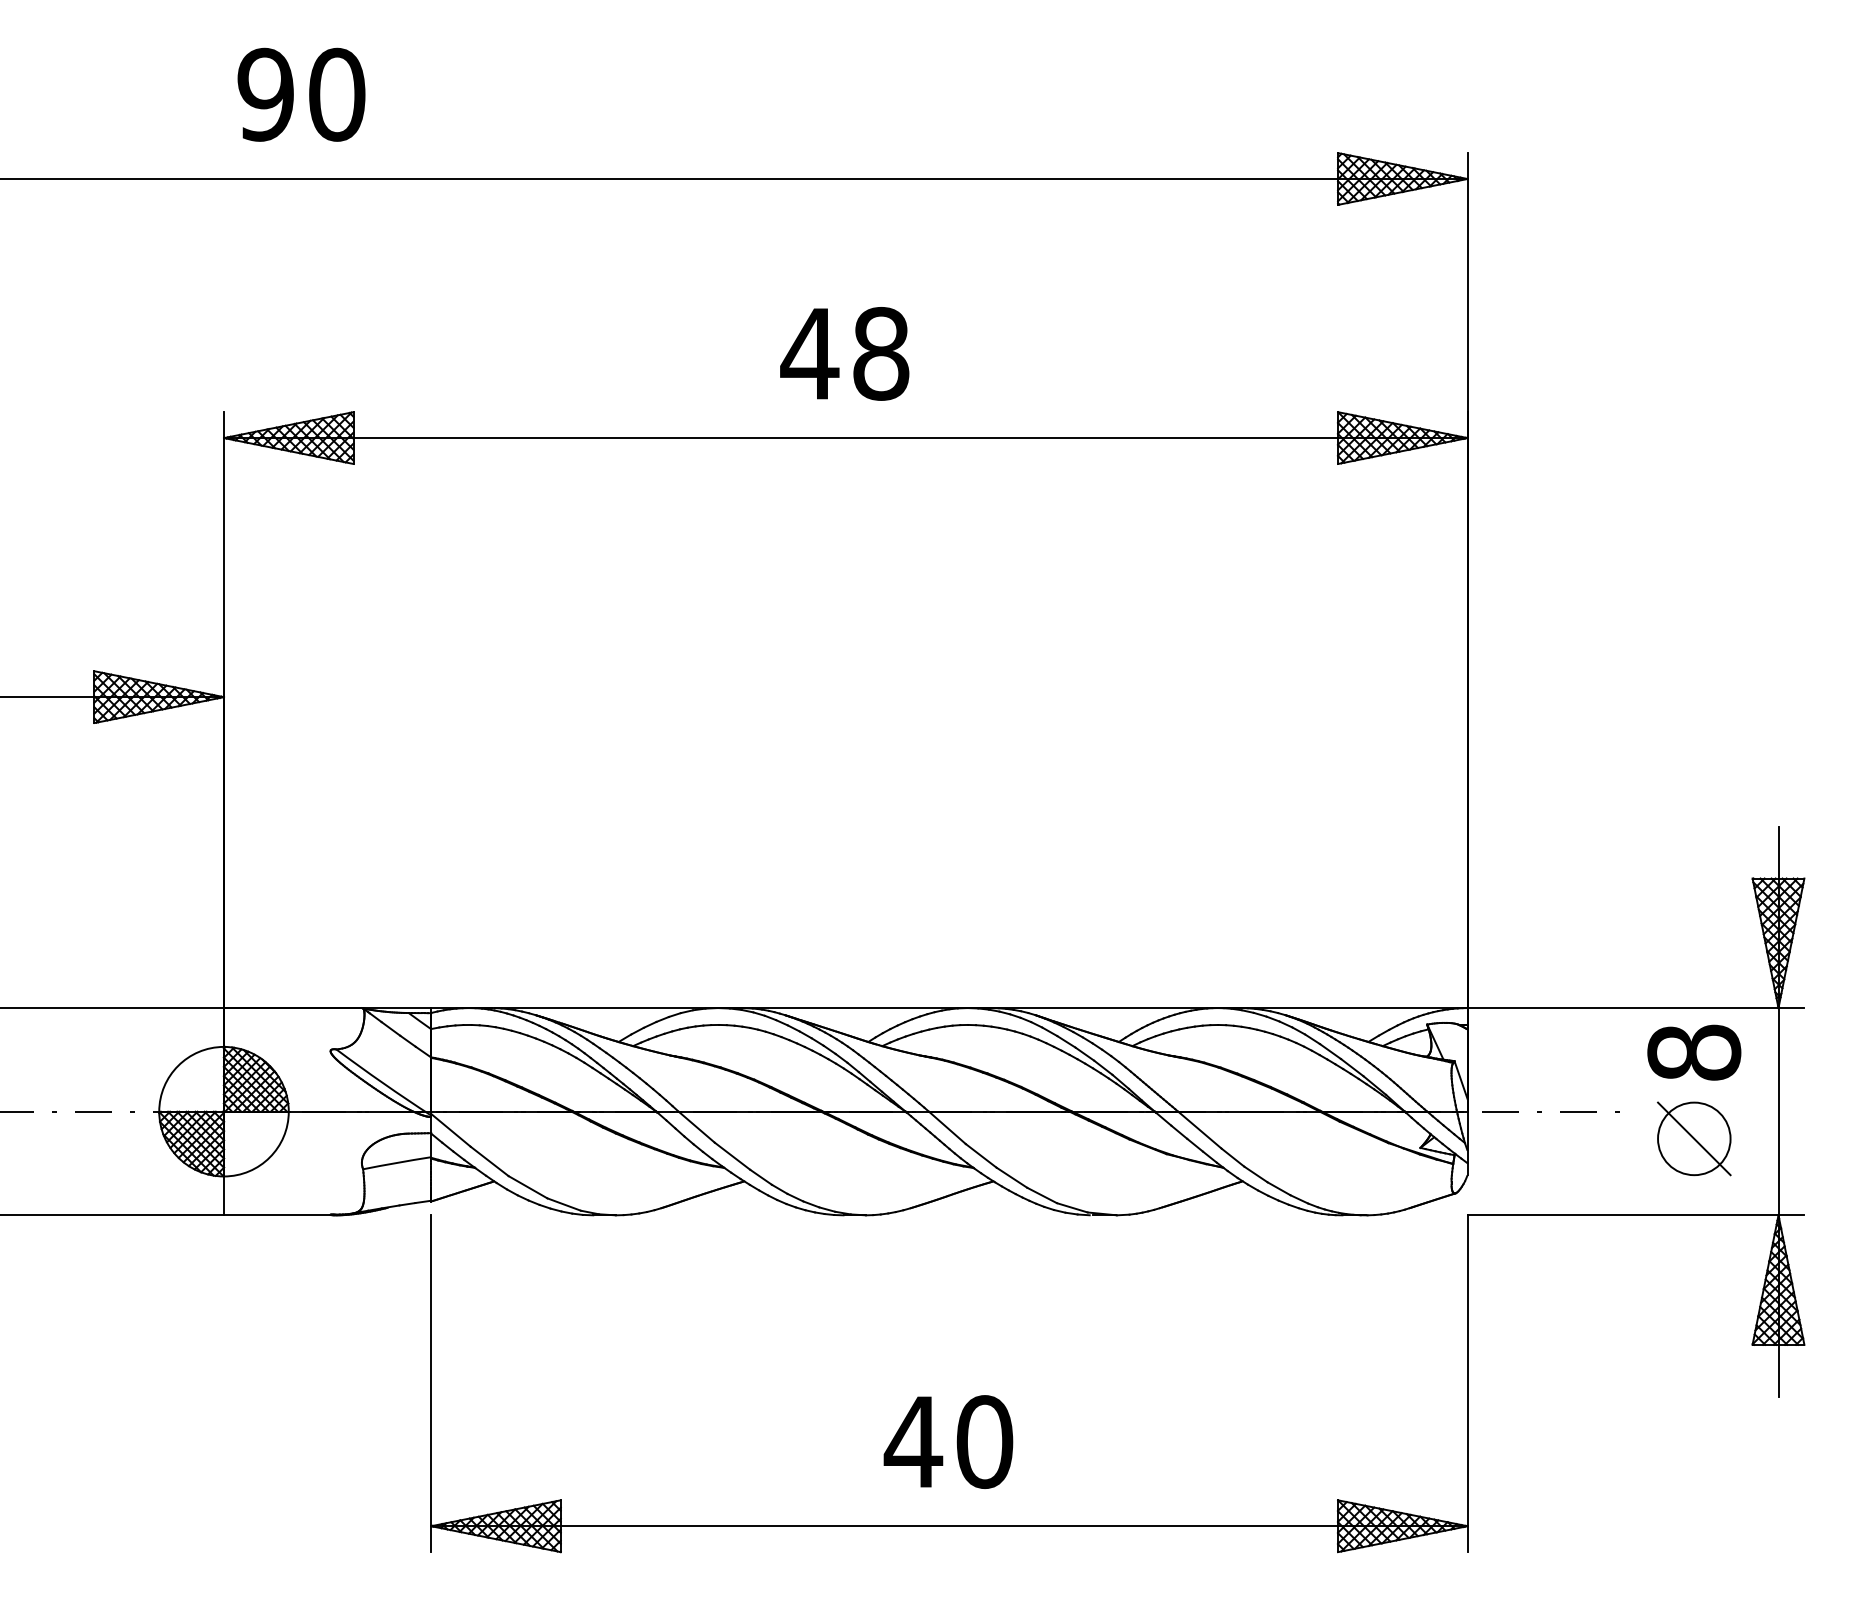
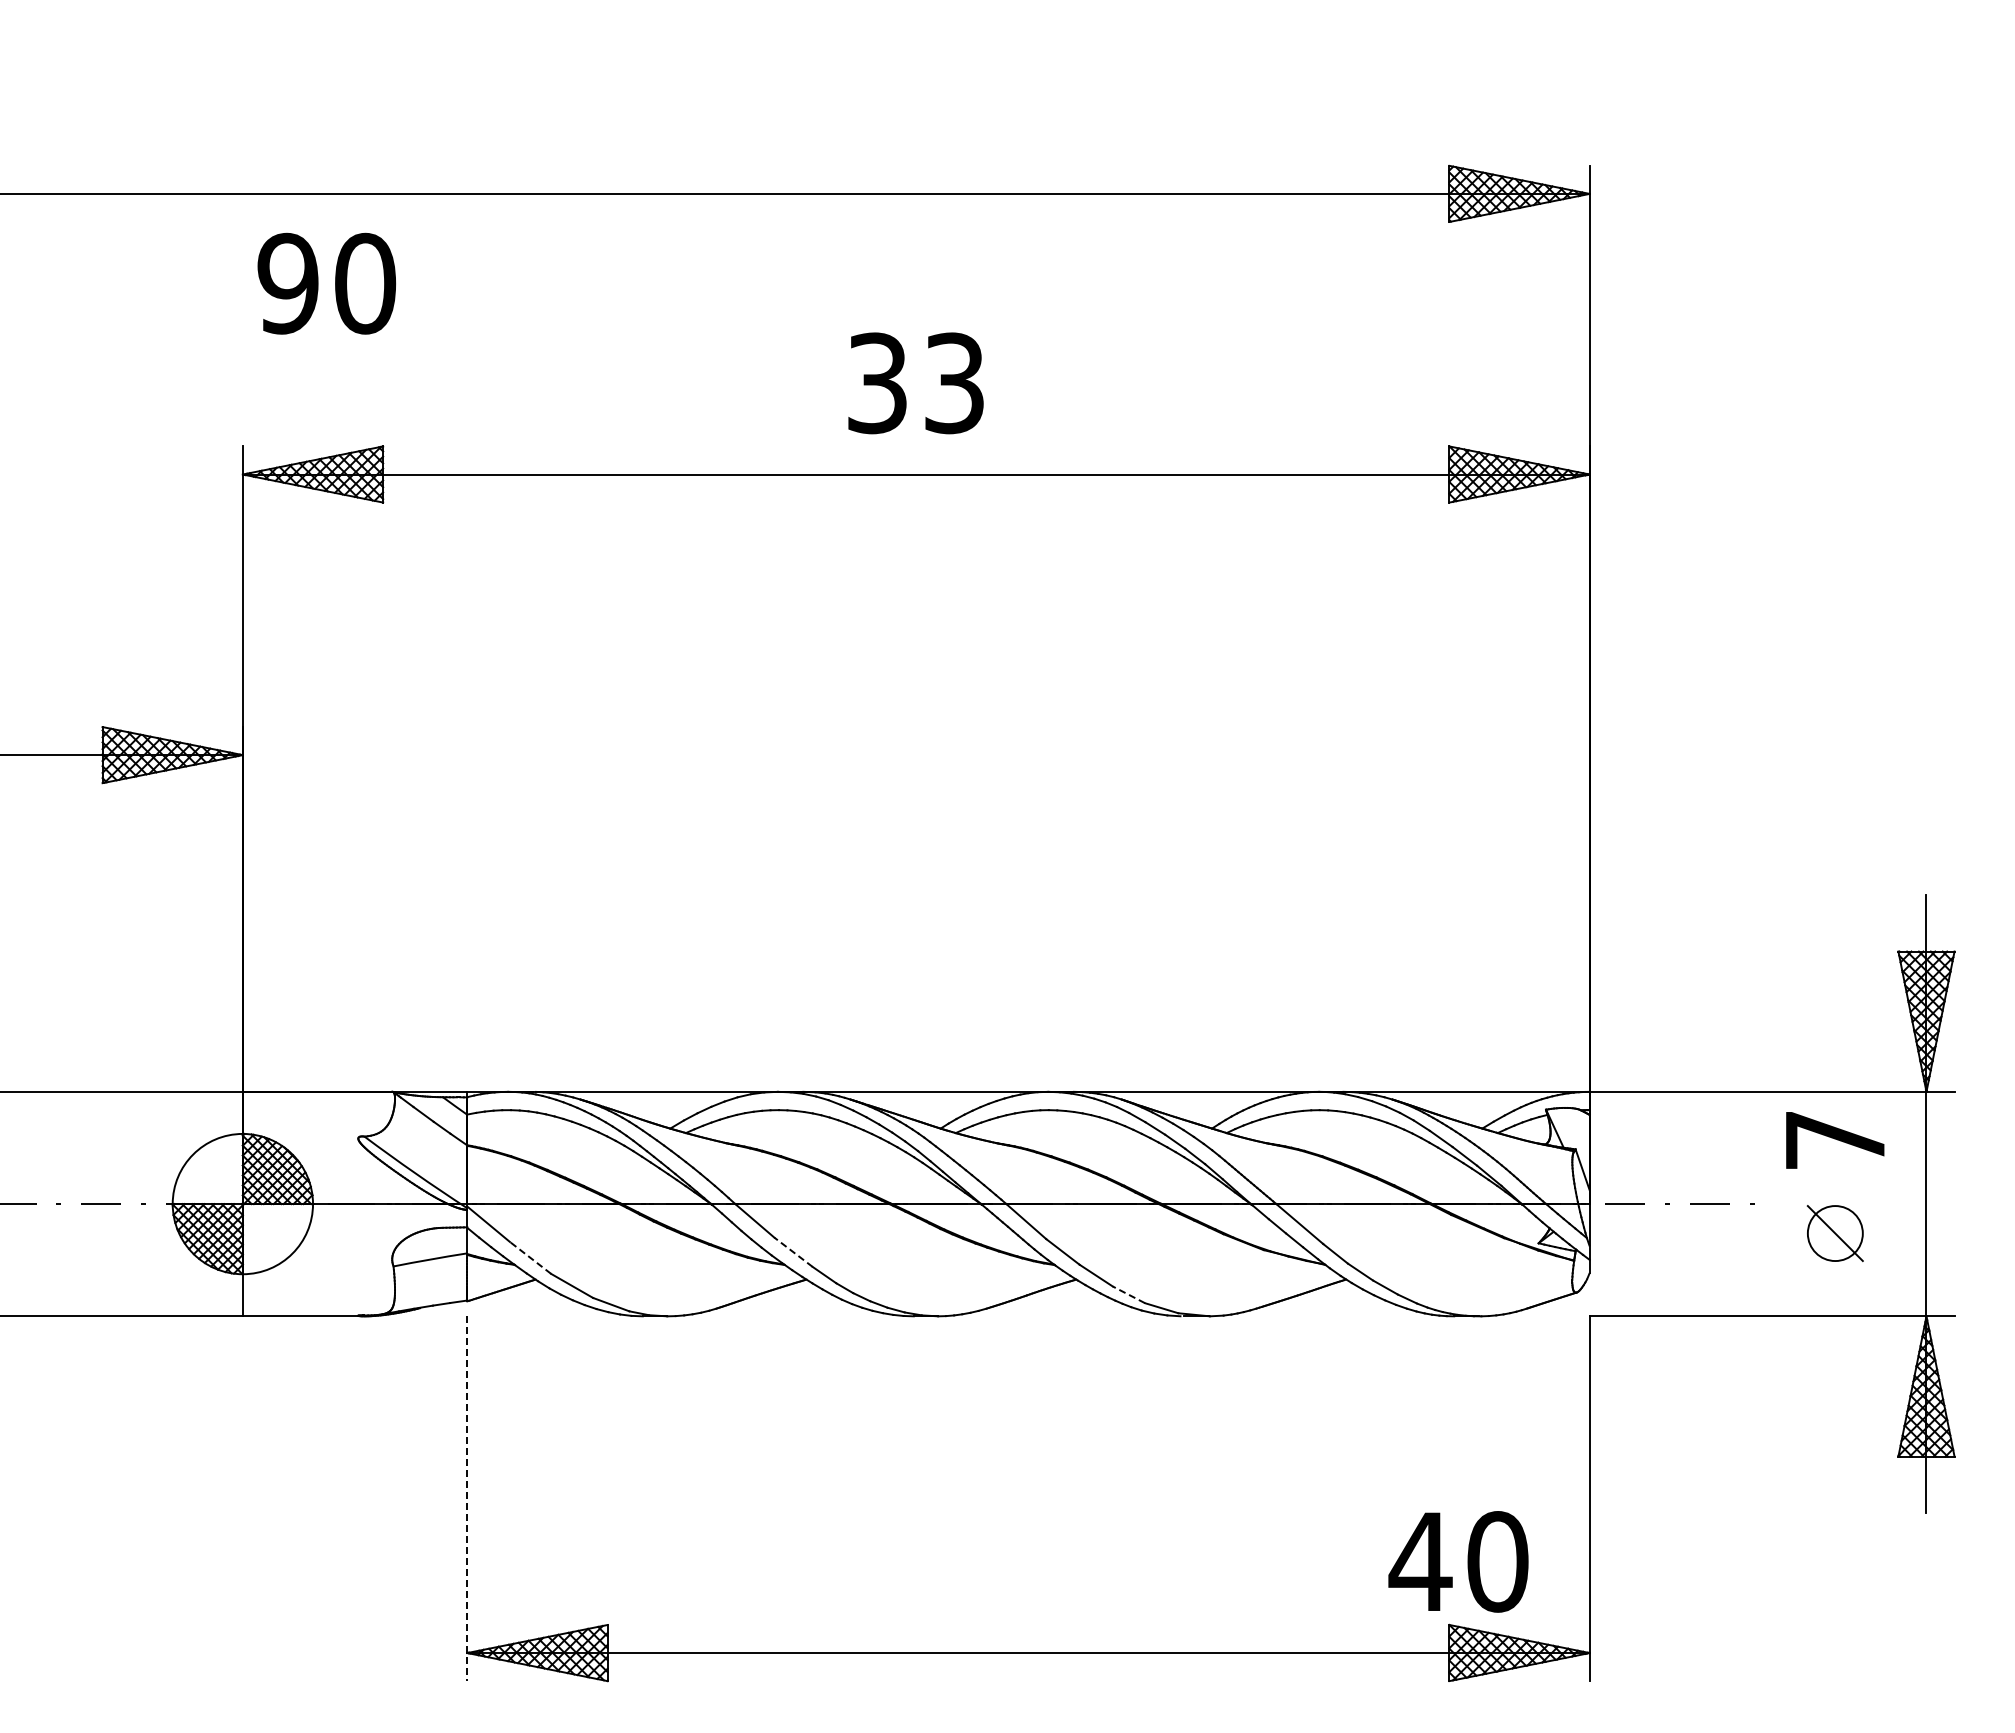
text: (301, 94) -> (326, 283), moved
text: (845, 354) -> (915, 383), 48 -> 33
text: (1694, 1052) -> (1835, 1140), 8 -> 7
part: (1694, 1138) -> (1835, 1233), size x0.7
line: (732, 1155) -> (793, 1251), solid -> dashed
line: (489, 1161) -> (530, 1257), solid -> dashed
line: (1041, 1195) -> (1128, 1294), solid -> dashed
line: (431, 1384) -> (467, 1499), solid -> dashed
text: (948, 1441) -> (1458, 1561), moved

